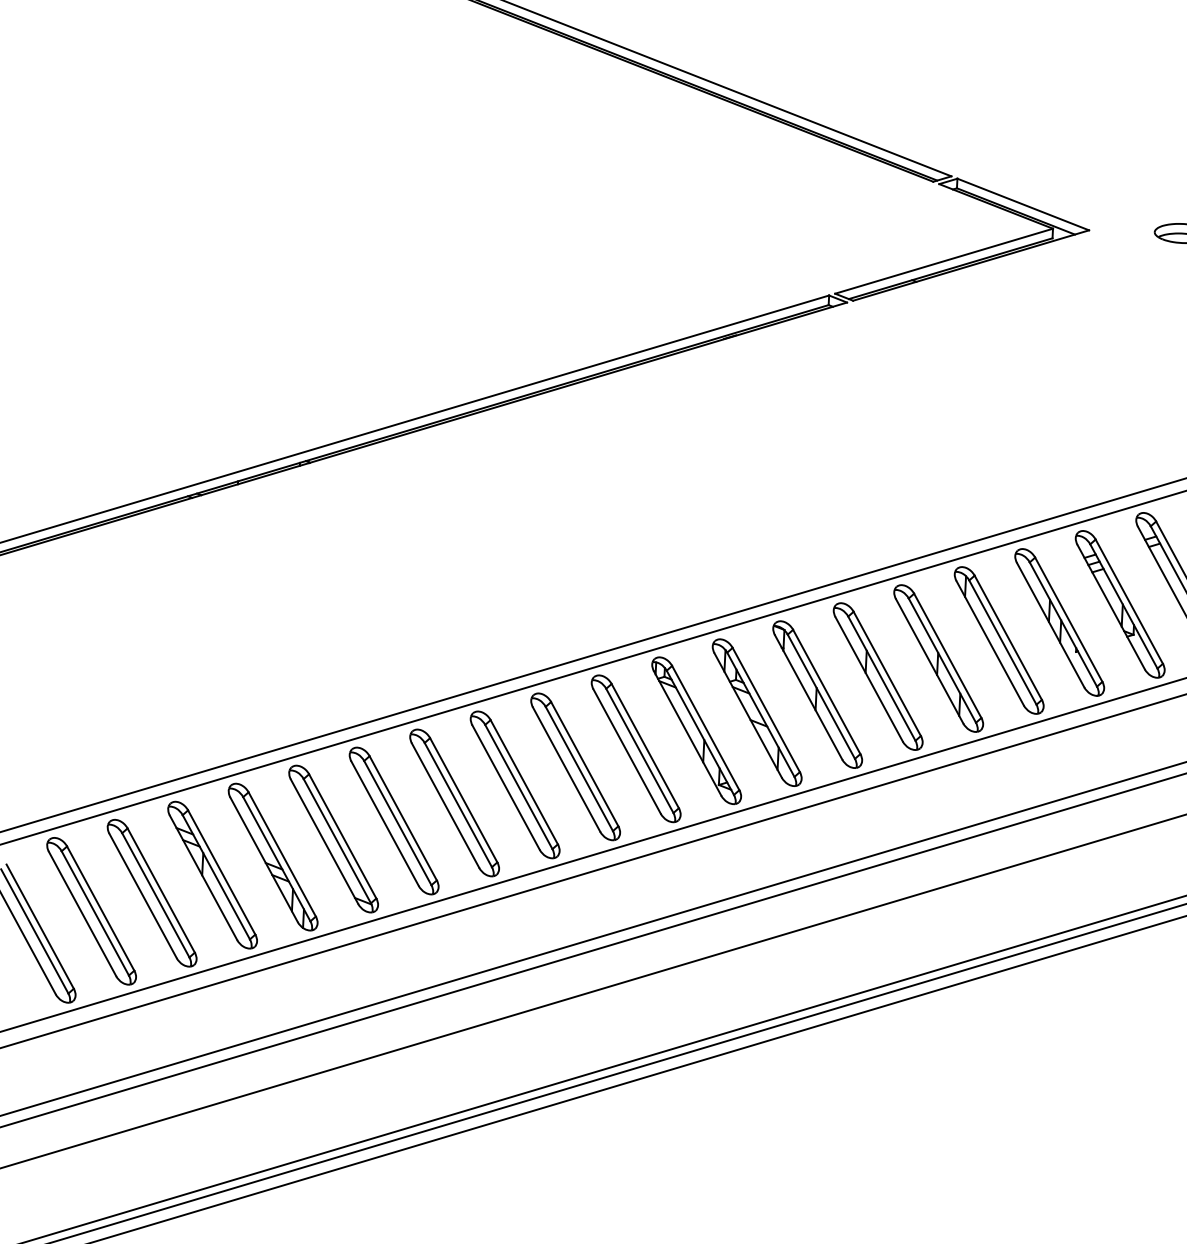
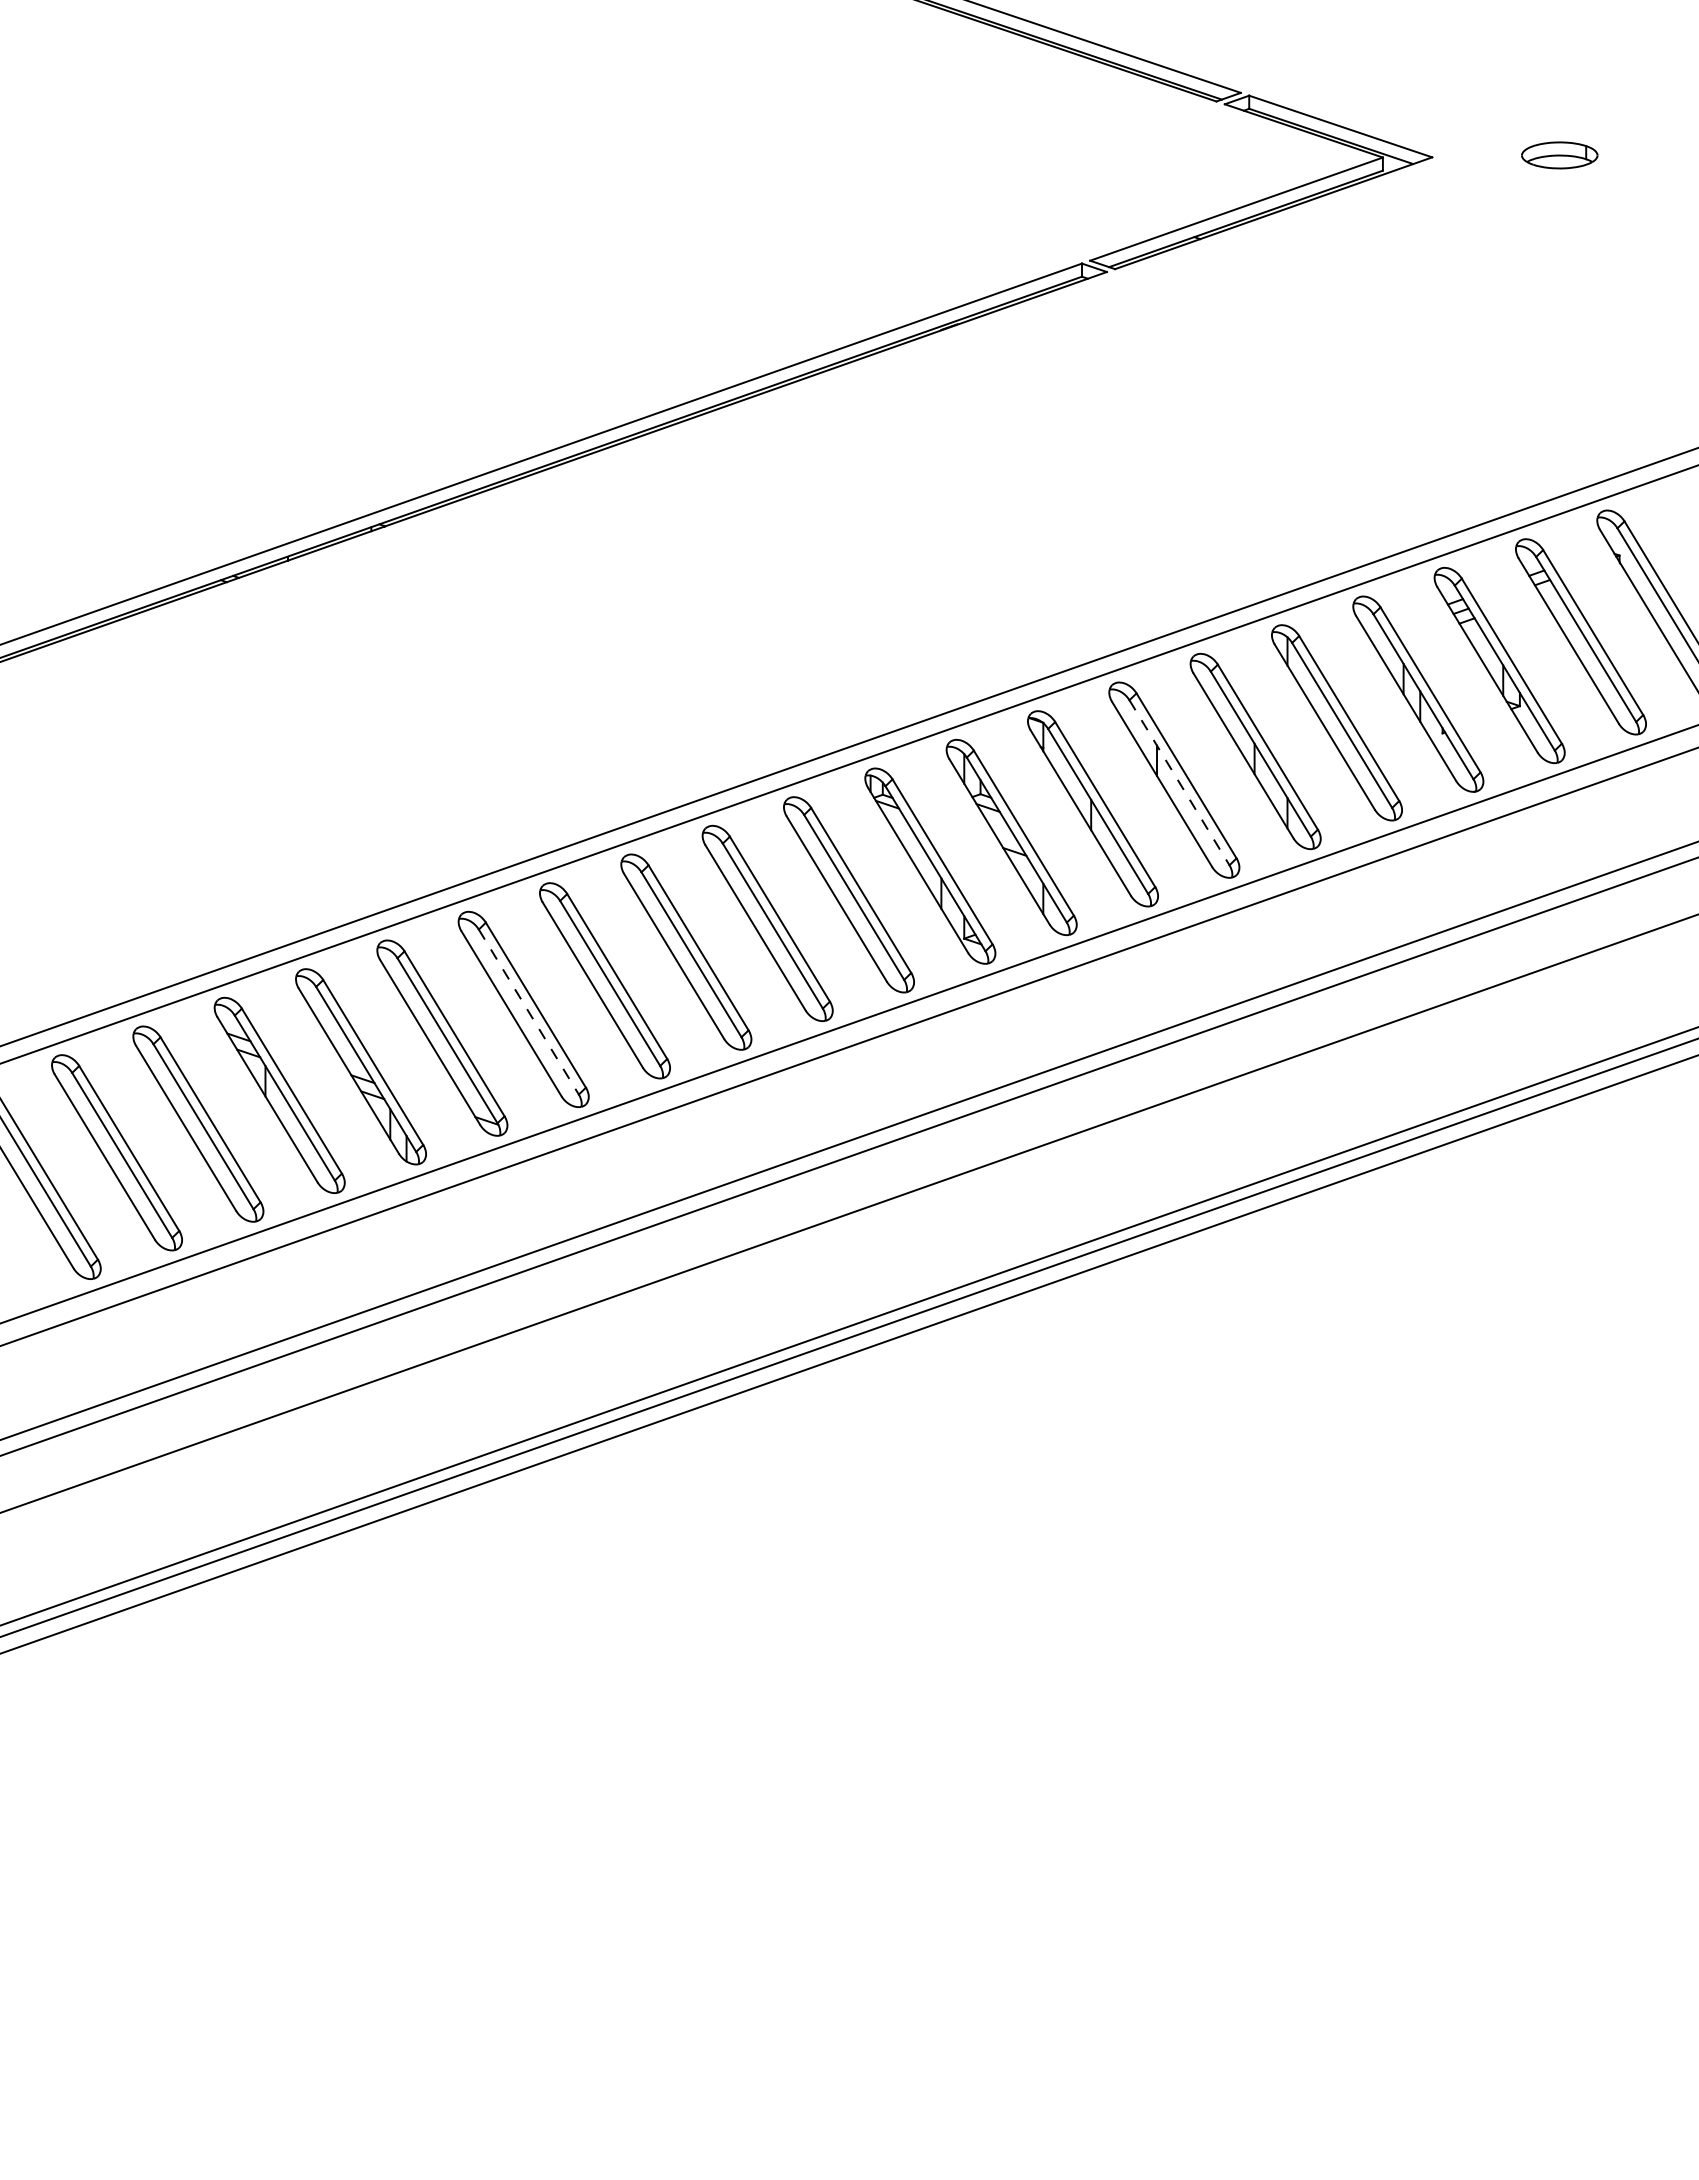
line: (881, 679) -> (1179, 783), solid -> dashed
line: (398, 823) -> (529, 1012), solid -> dashed

